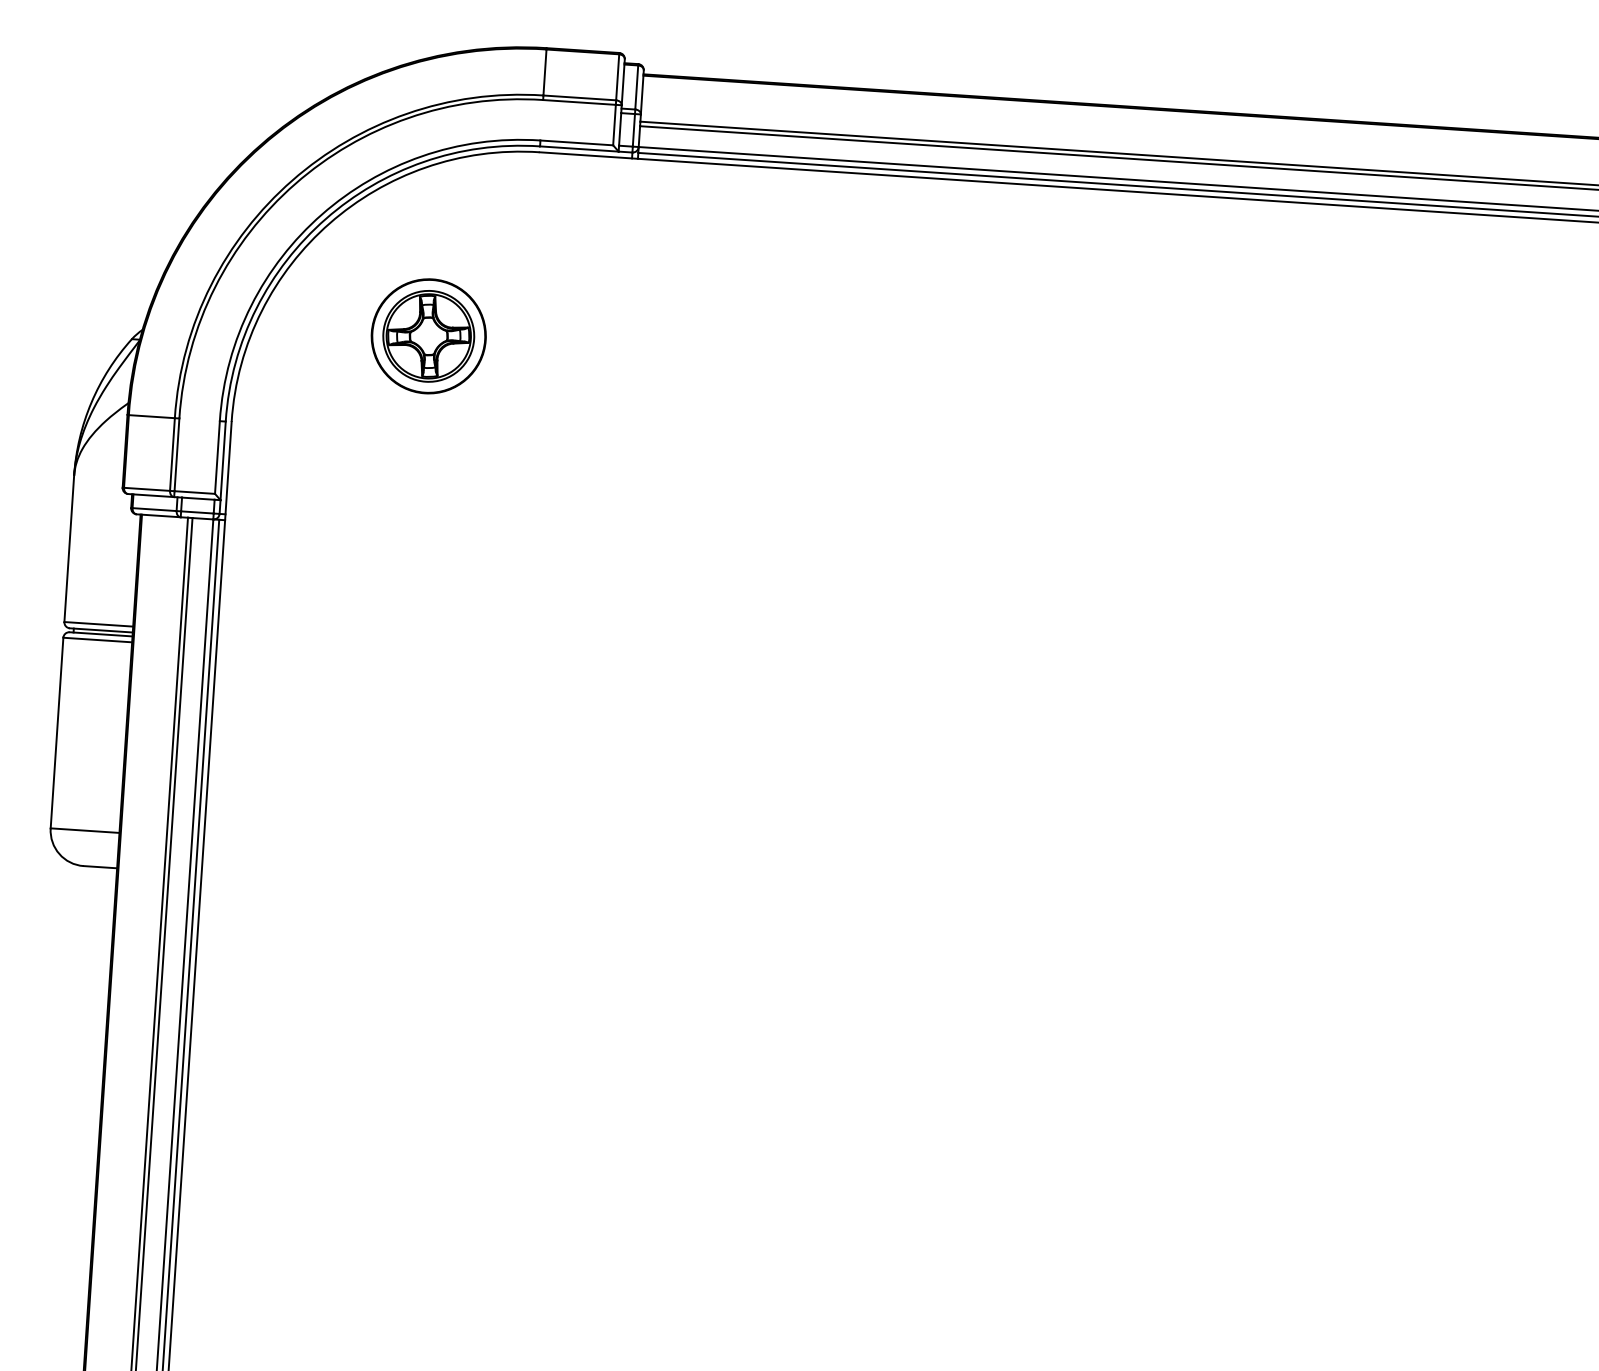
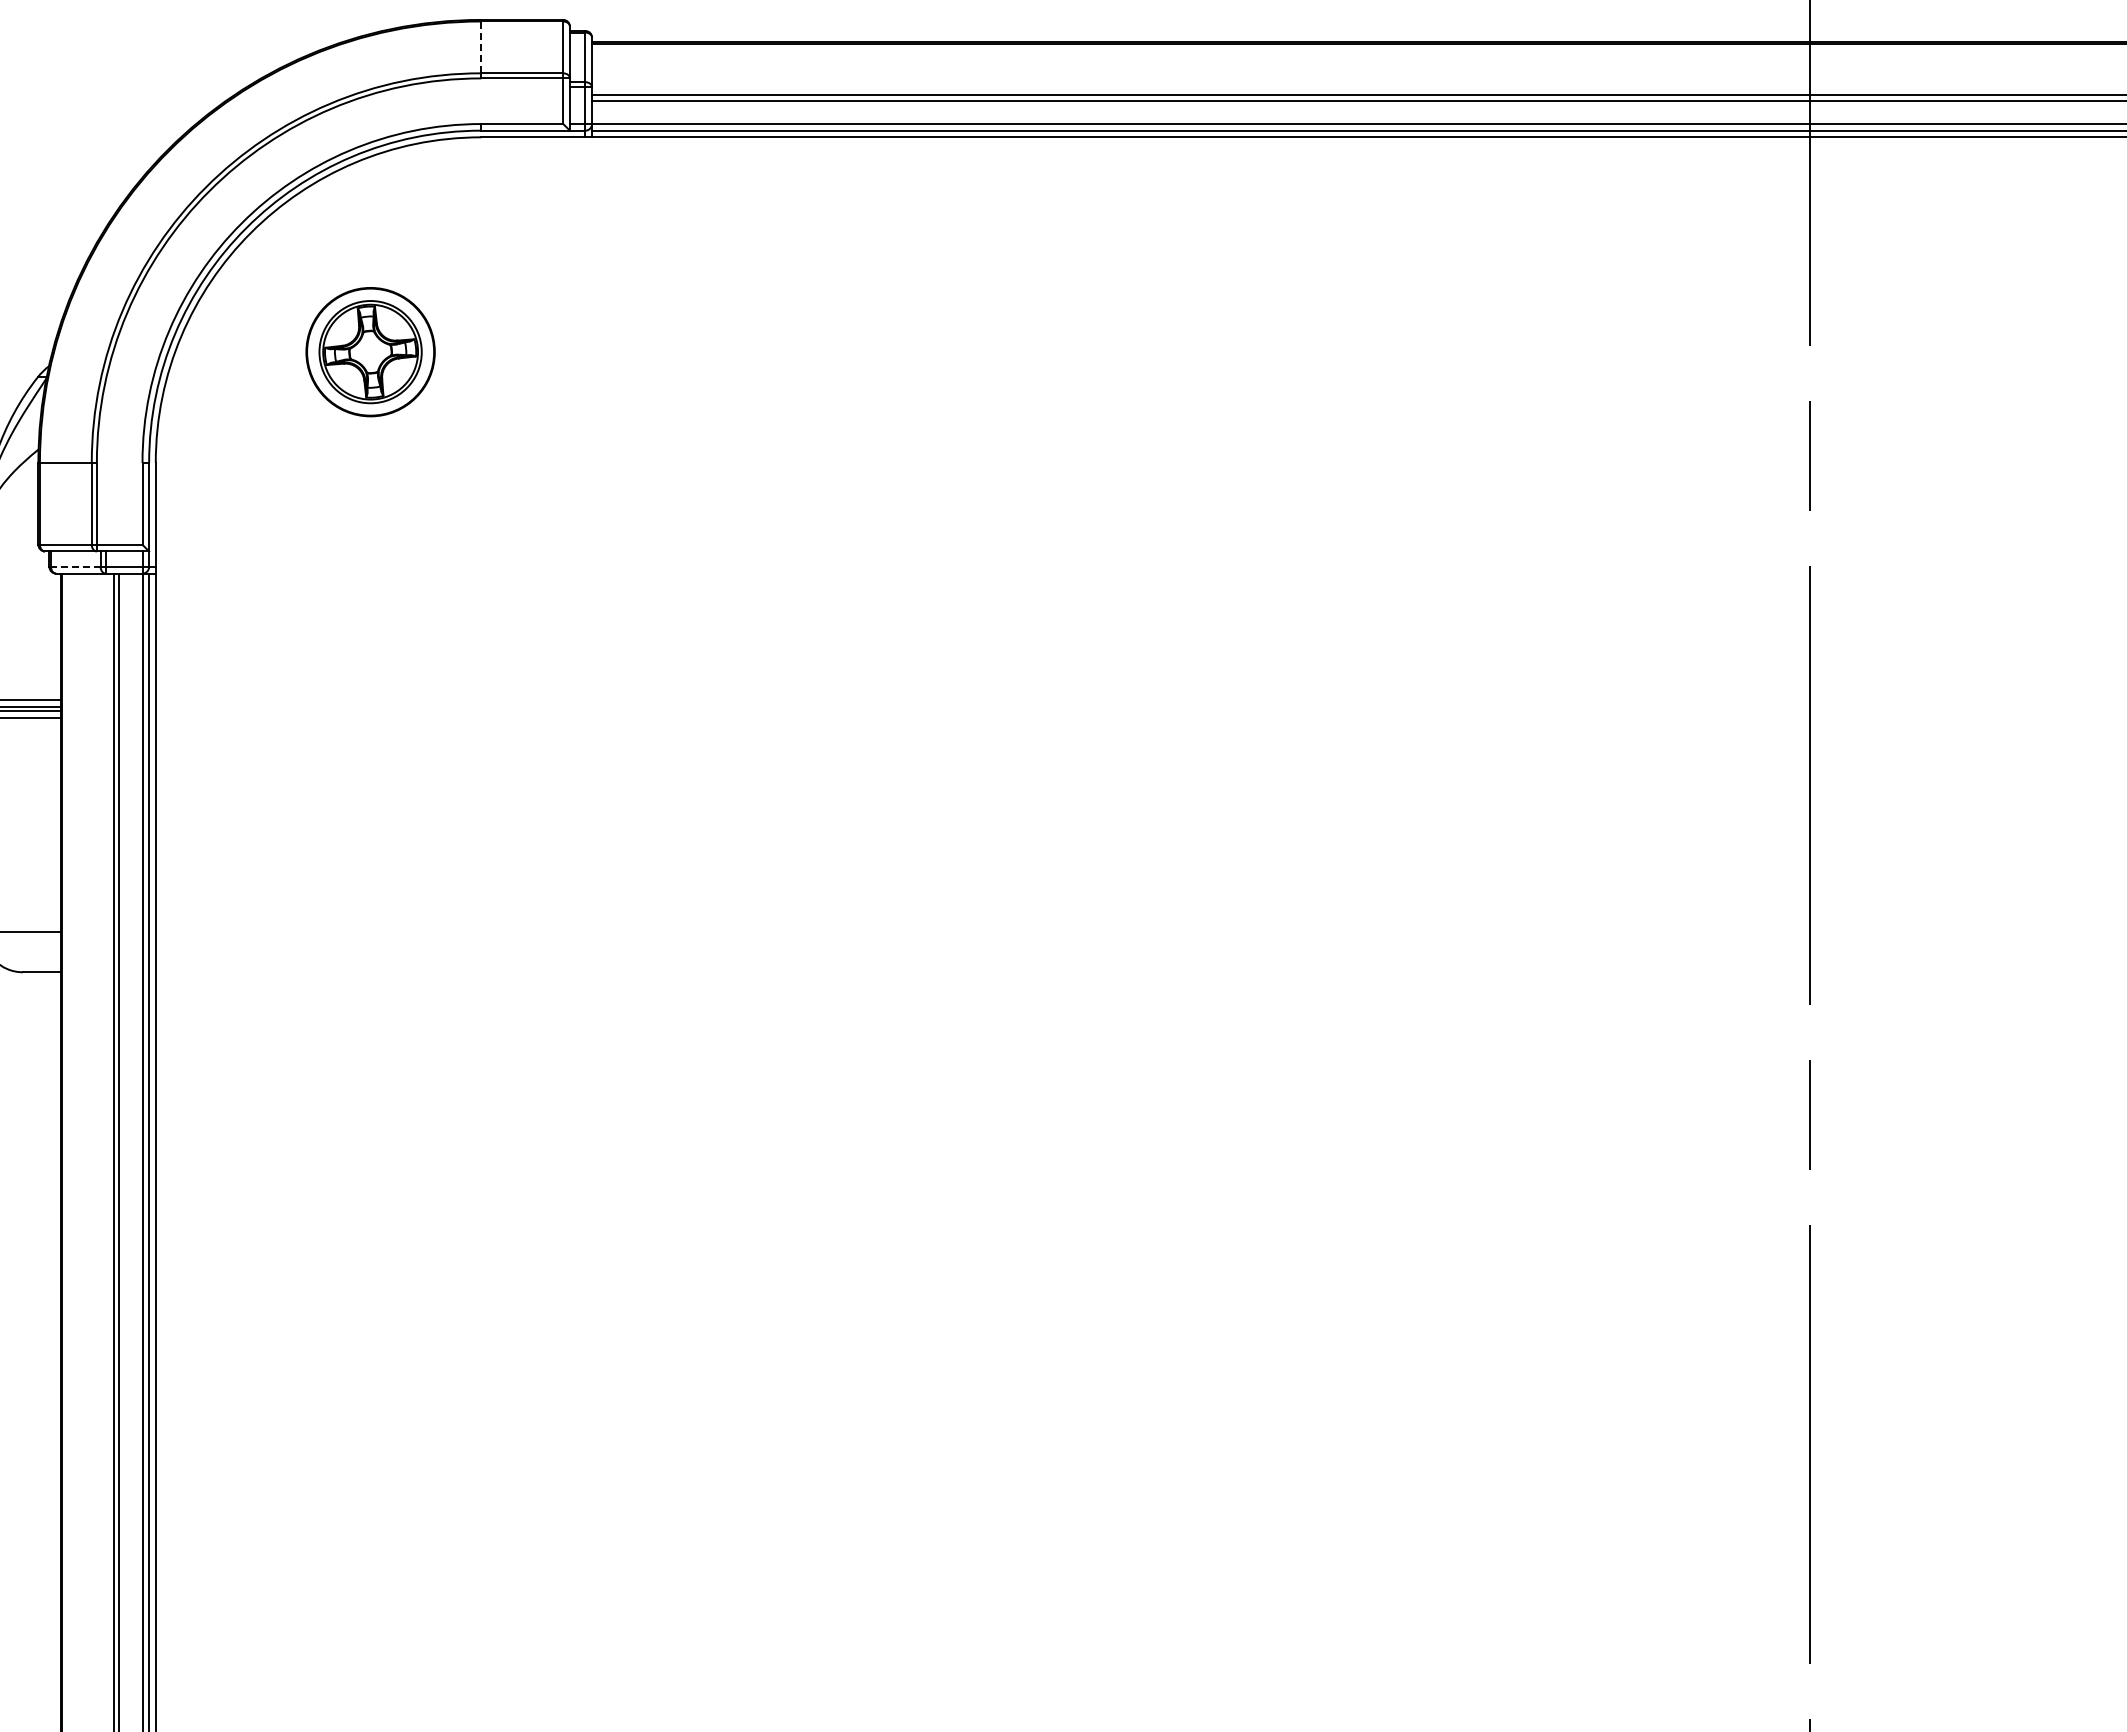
line: (545, 72) -> (481, 47), solid -> dashed
line: (154, 509) -> (75, 566), solid -> dashed

